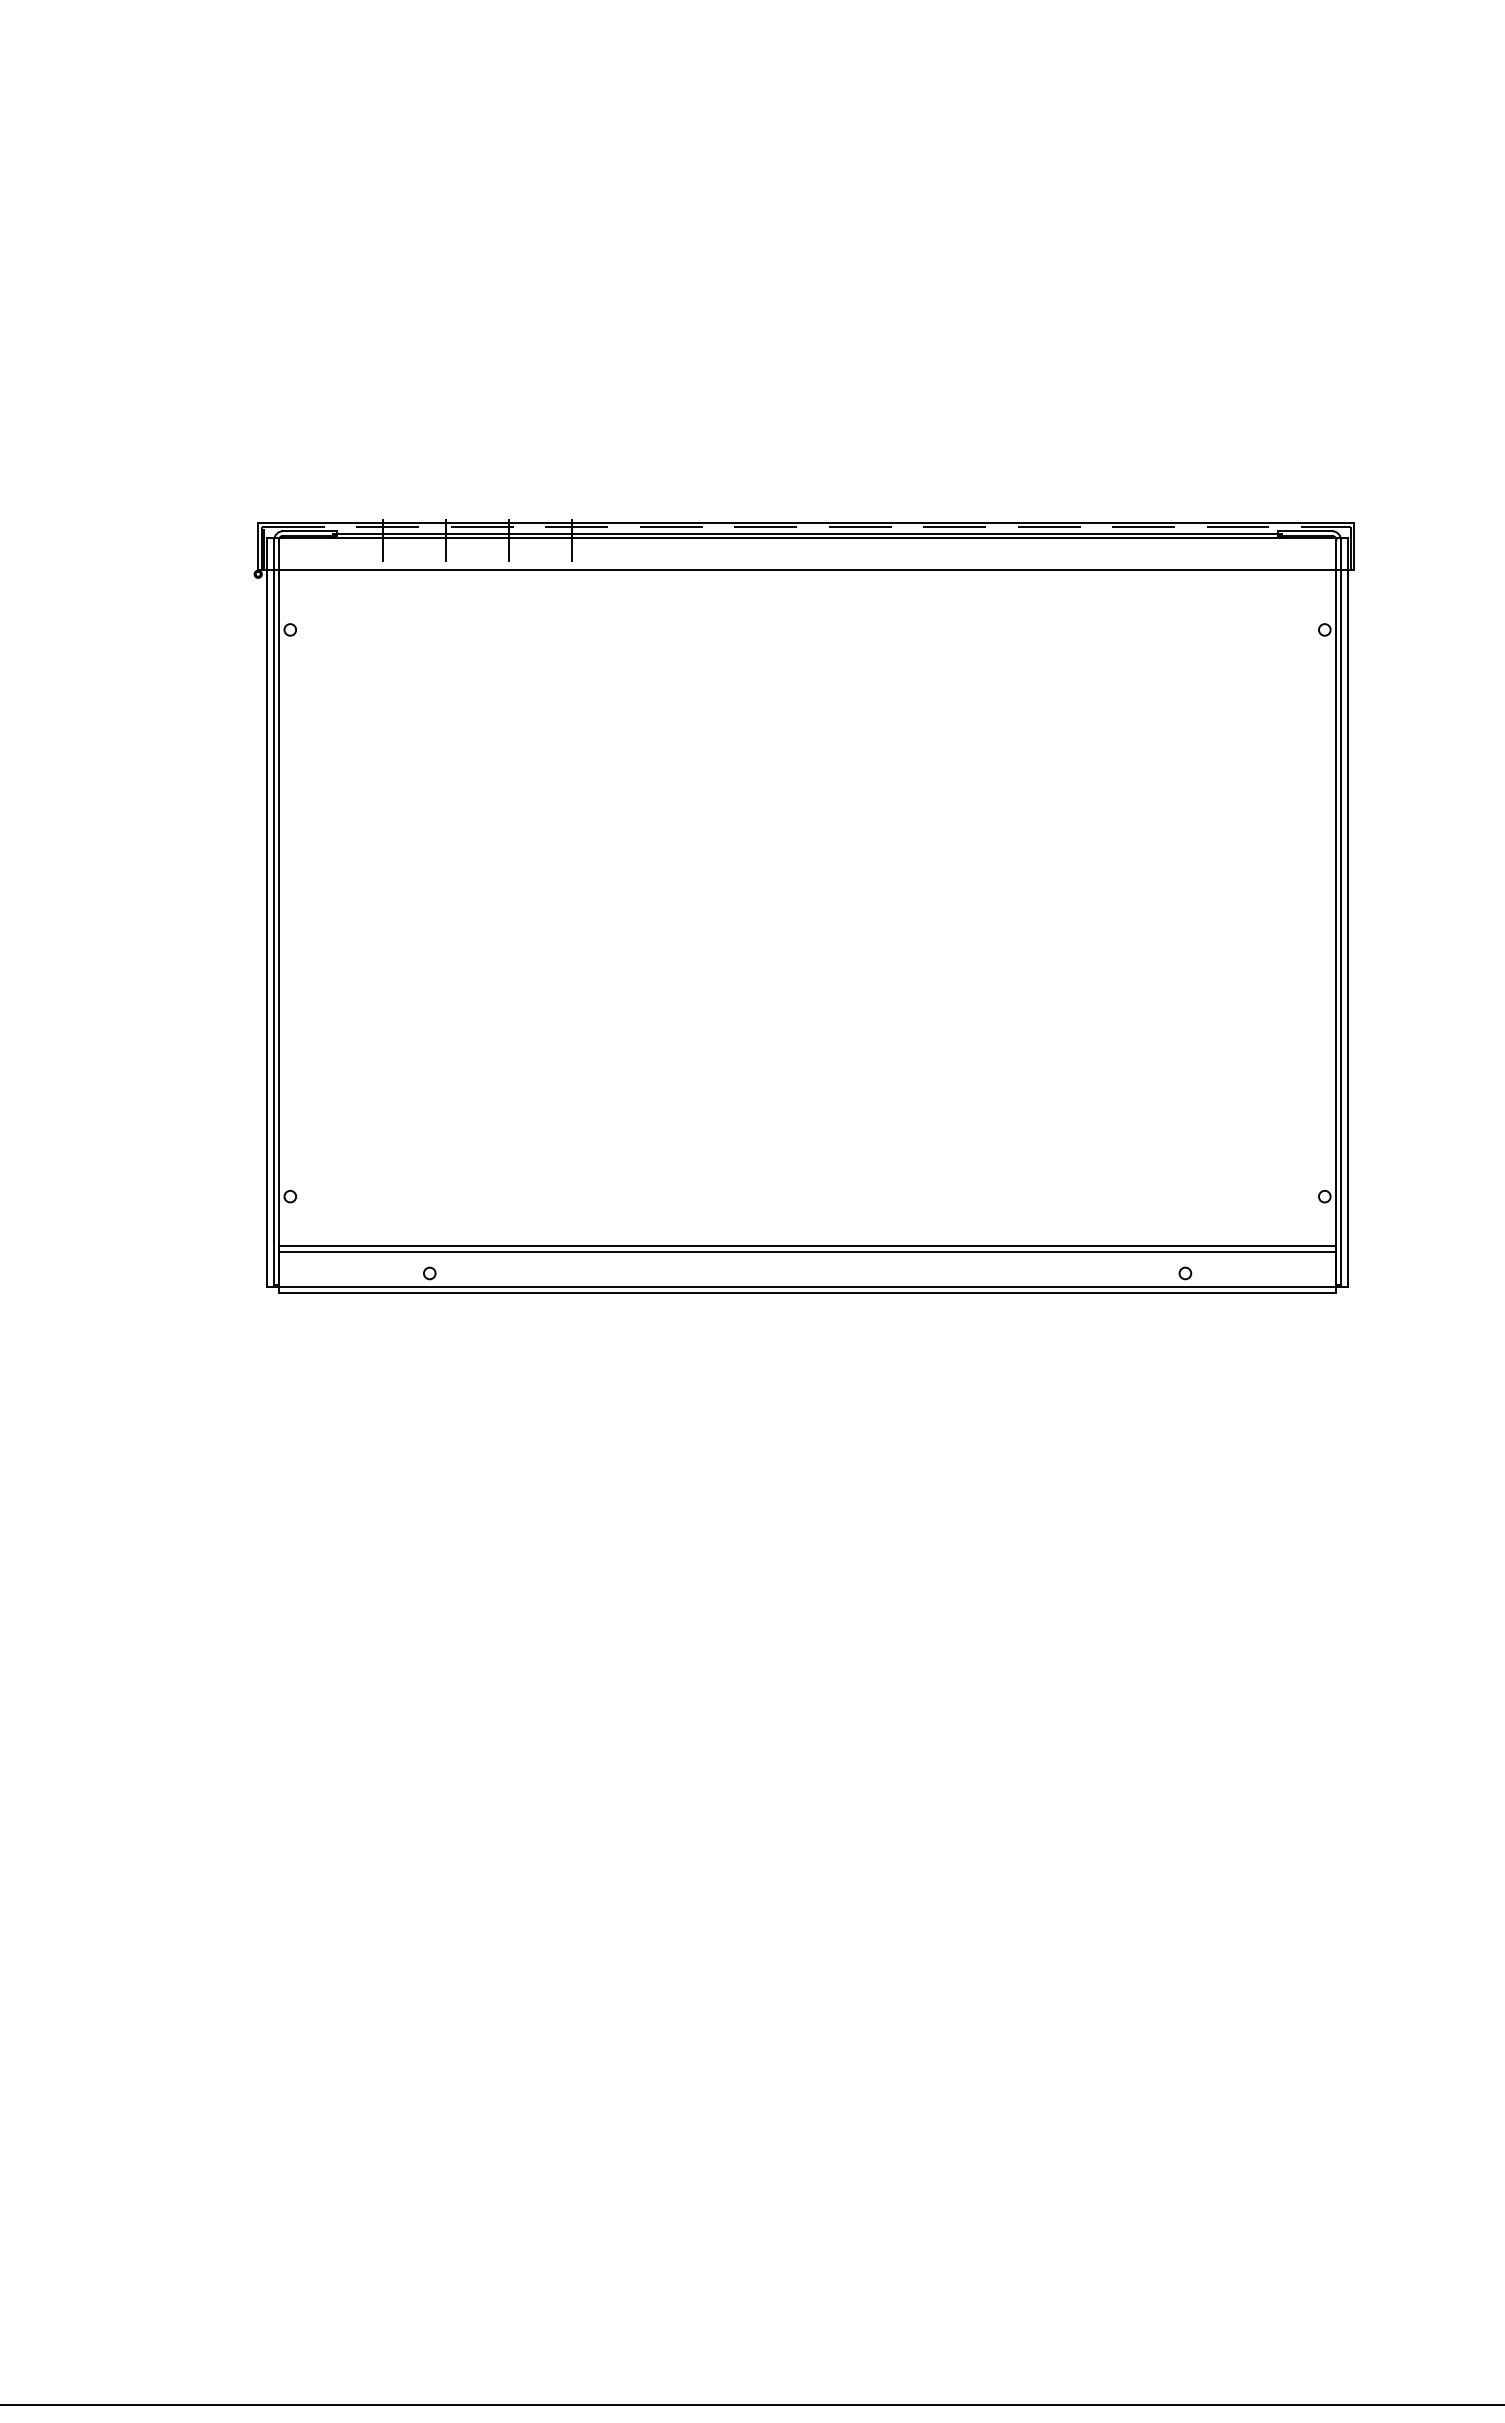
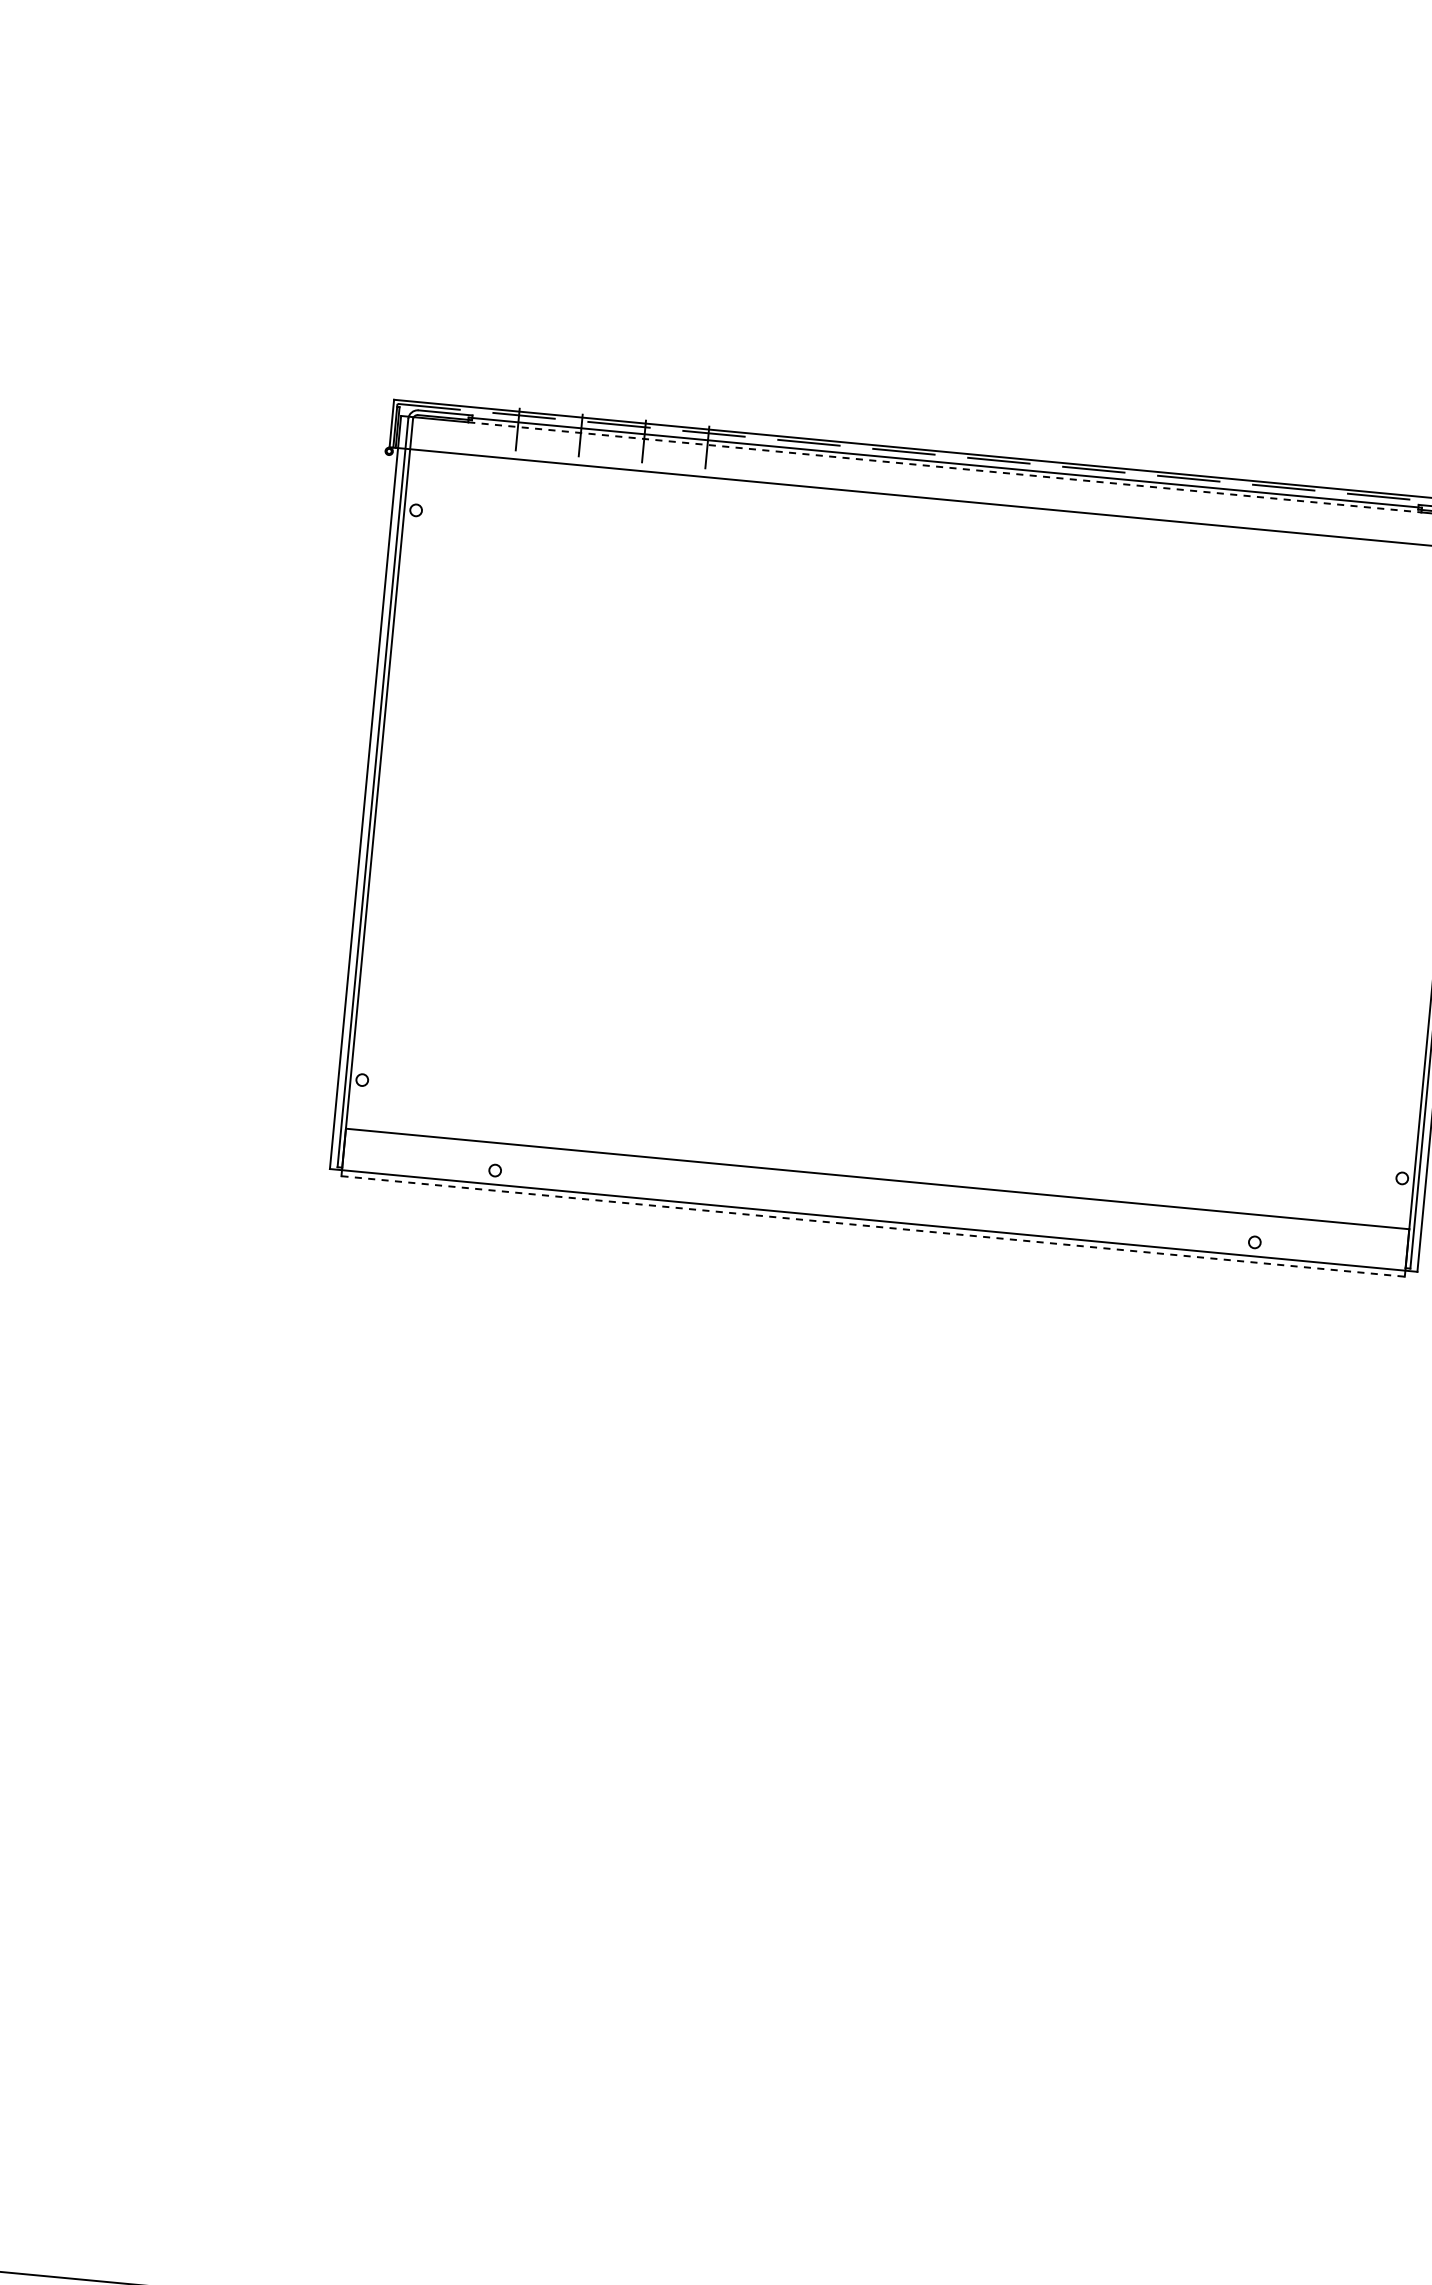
line: (808, 538) -> (945, 467), solid -> dashed
line: (807, 1252) -> (876, 1185), removed
line: (807, 1293) -> (873, 1226), solid -> dashed

